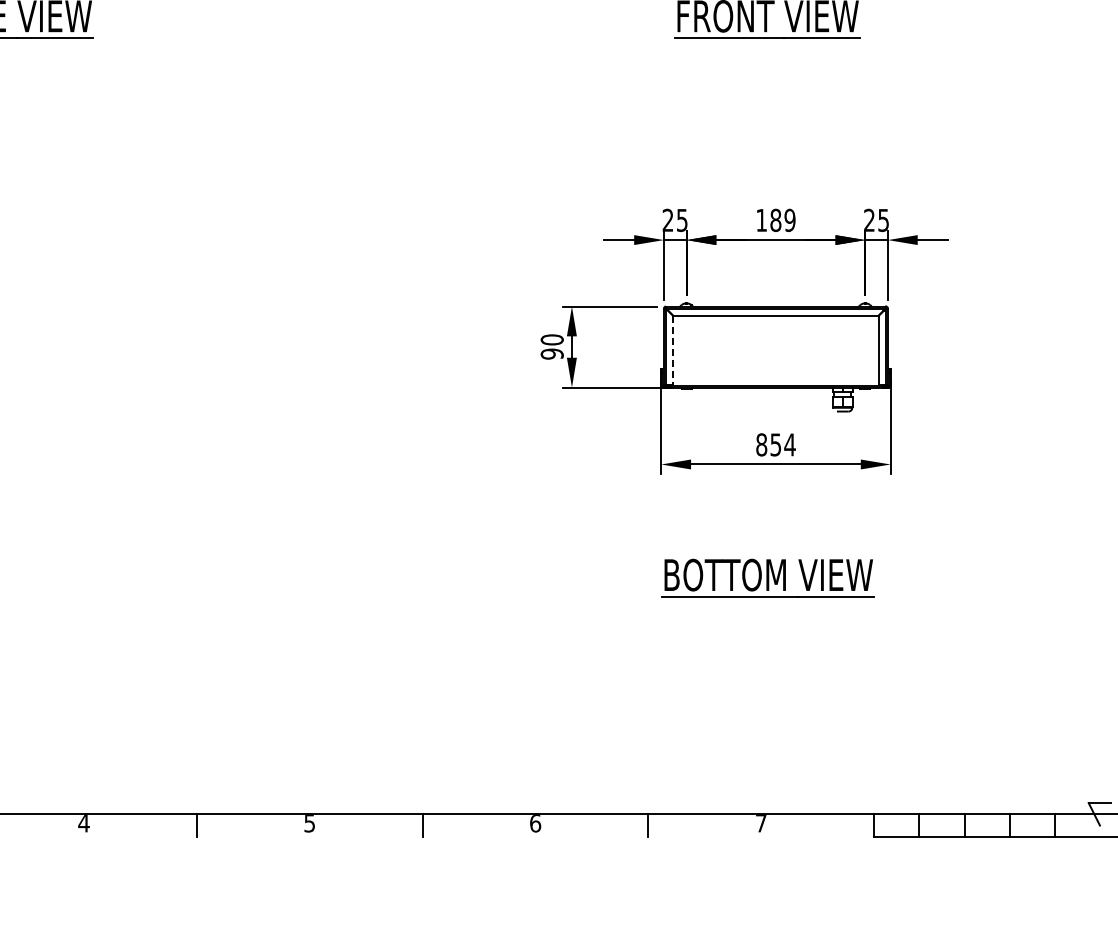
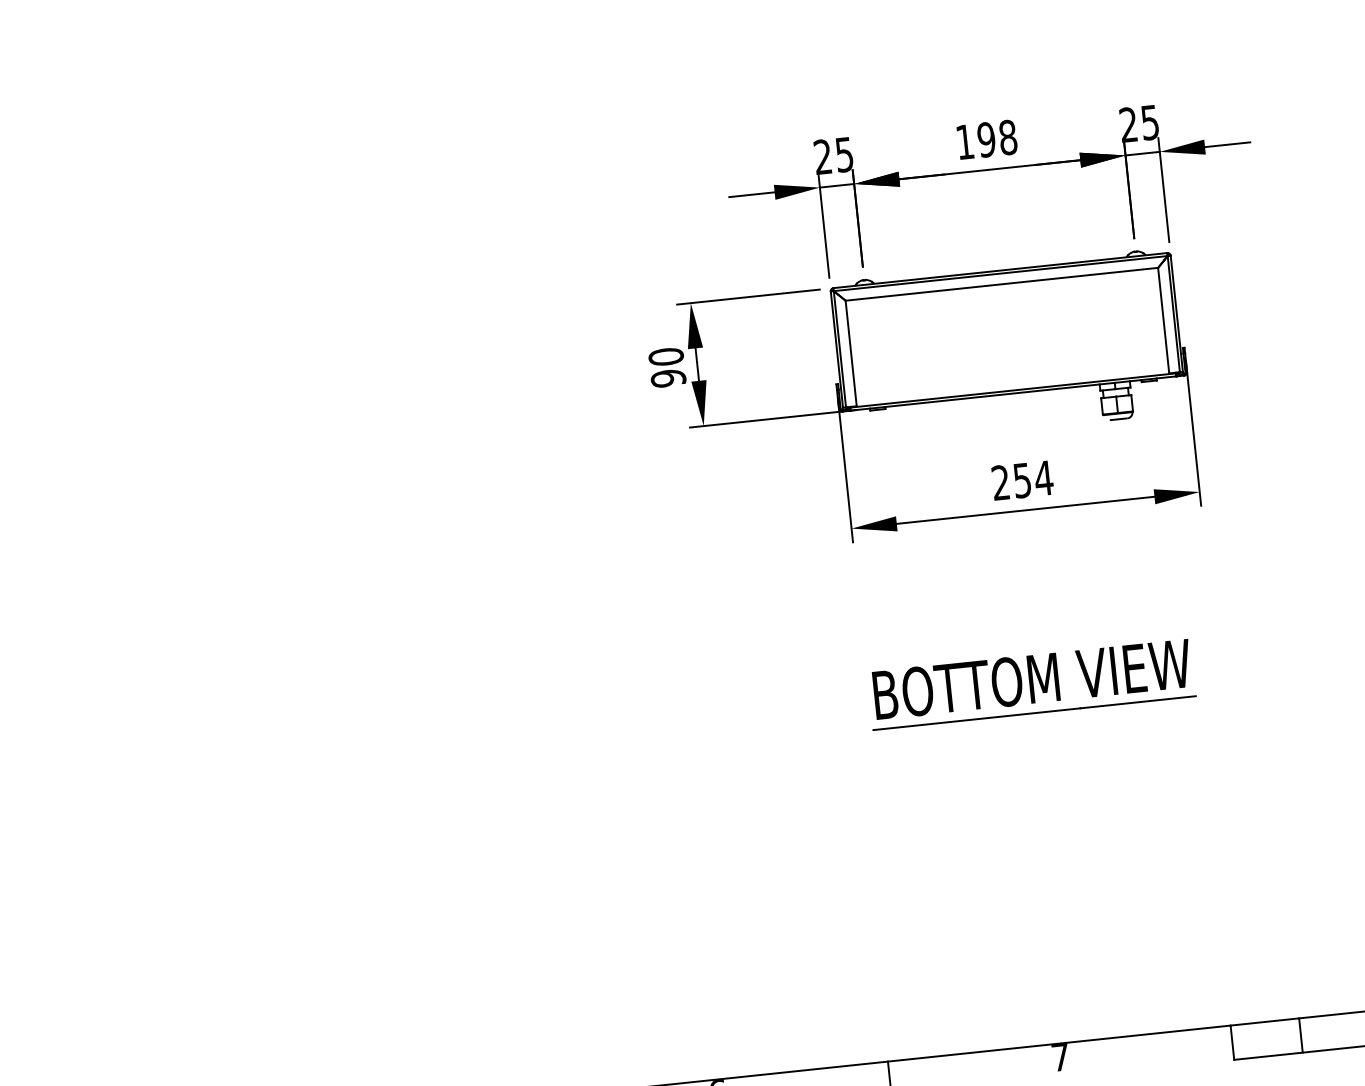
text: (782, 220) -> (996, 138), 189 -> 198
line: (672, 350) -> (850, 353), dashed -> solid
text: (761, 444) -> (1000, 482), 854 -> 254

